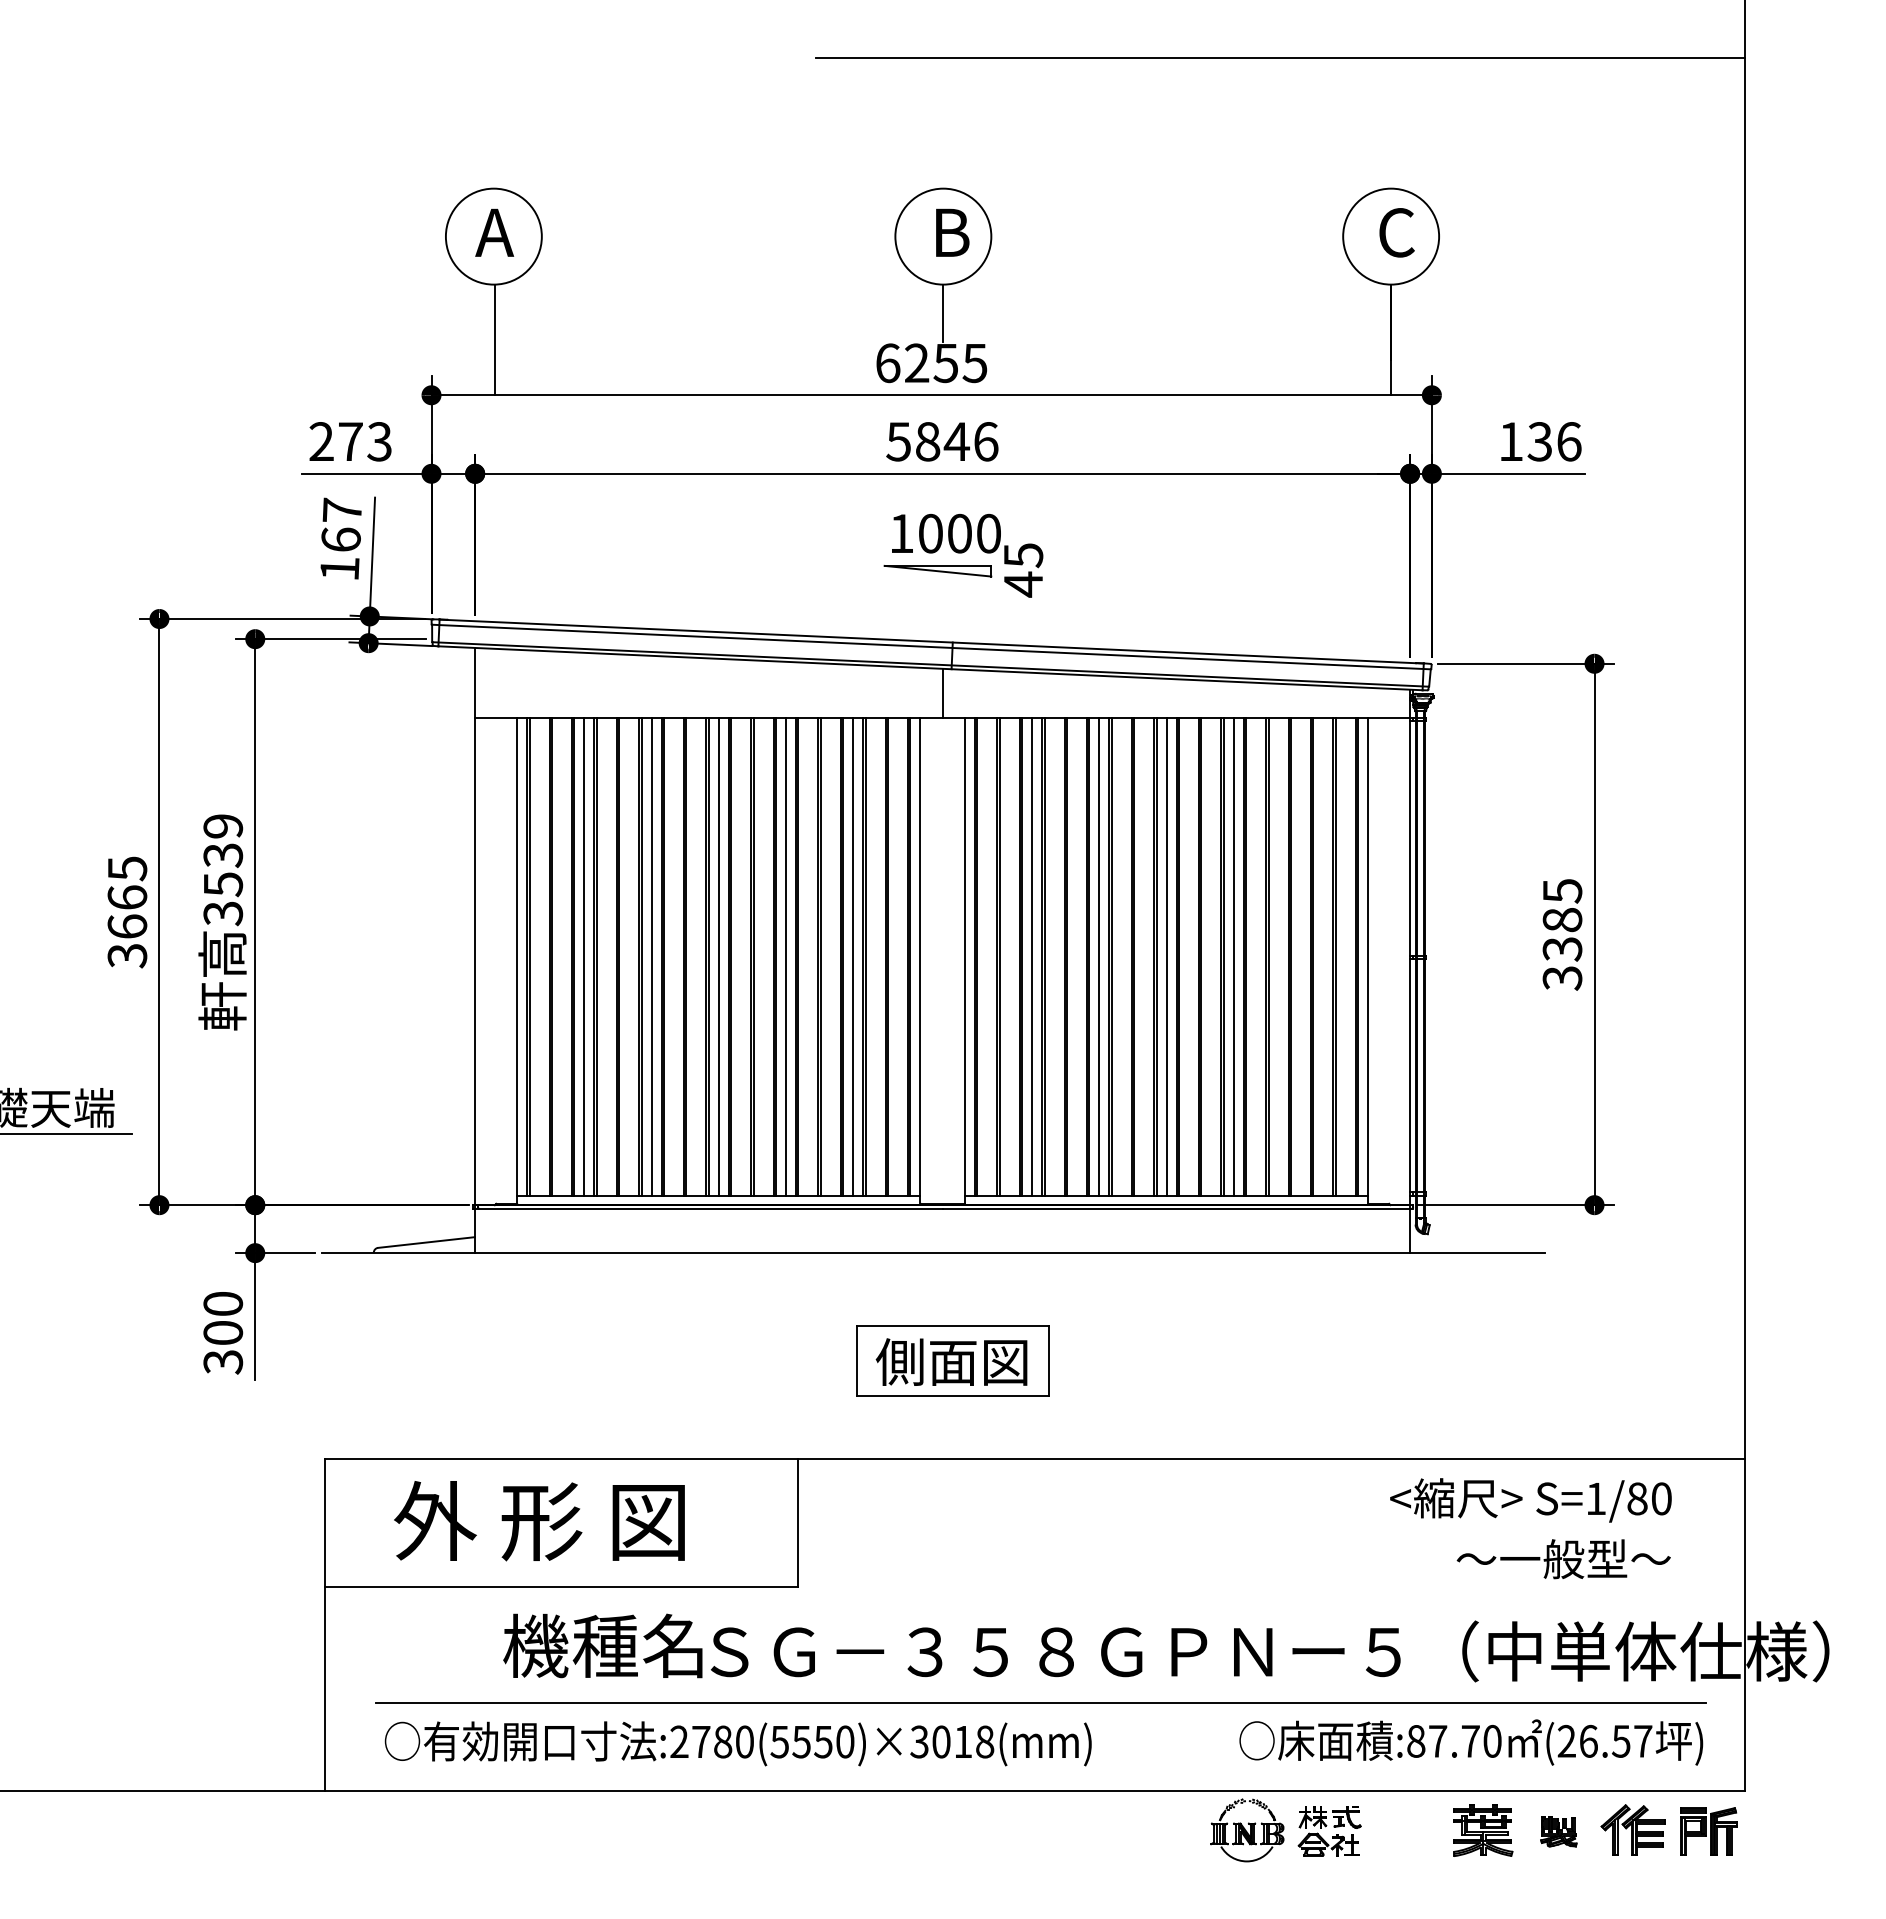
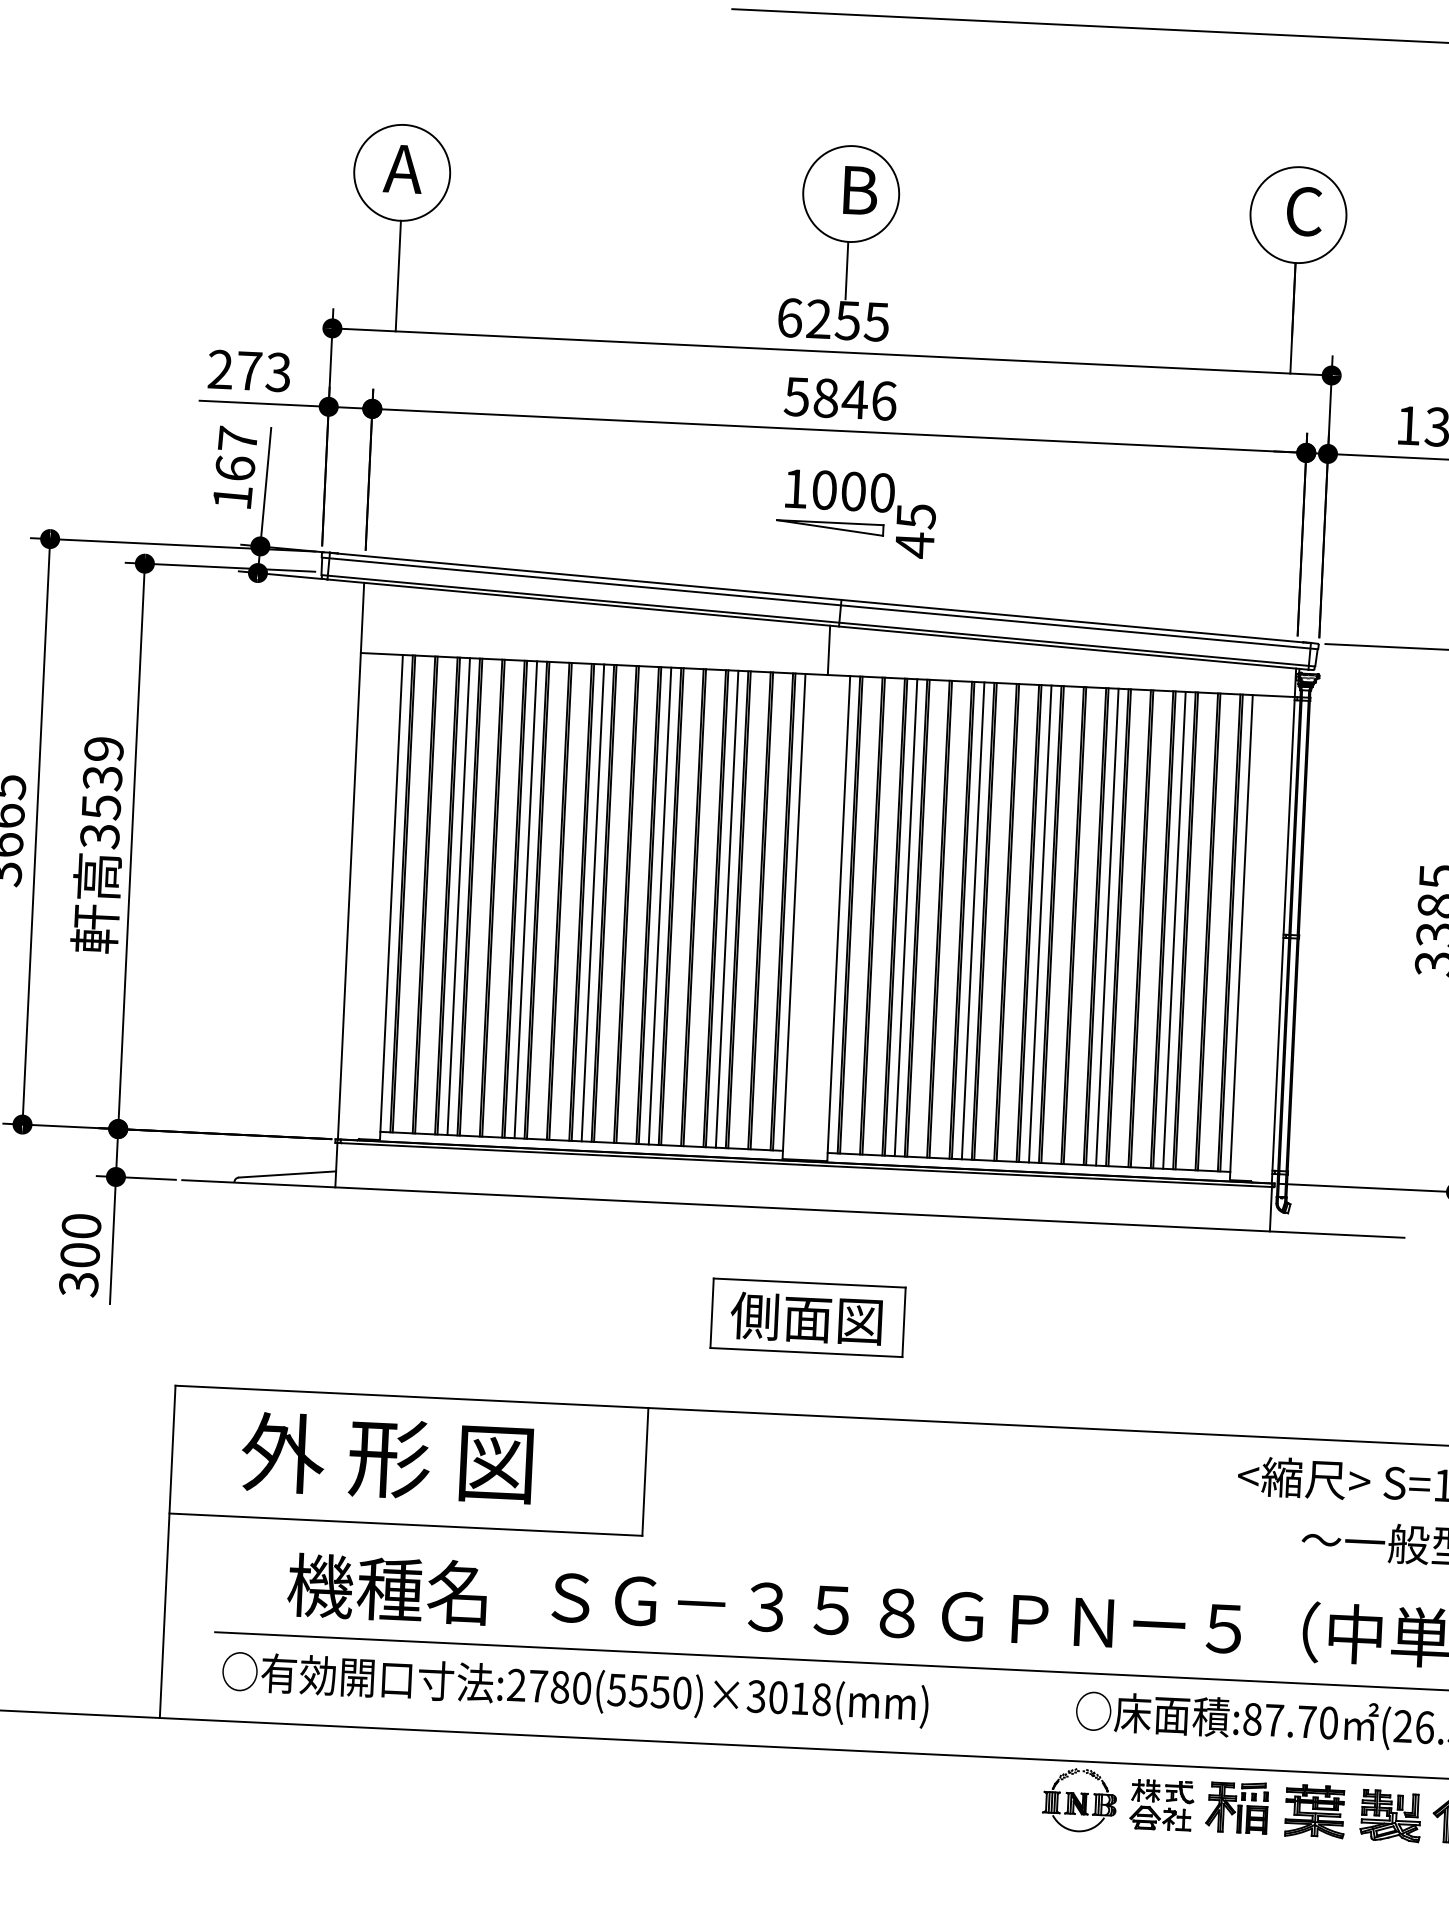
line: (1300, 956) -> (1174, 929), added
text: (602, 1645) -> (387, 1588), moved
part: (1404, 1829) -> (1236, 1806), added
part: (1558, 1831) -> (1390, 1816), size x1.67

